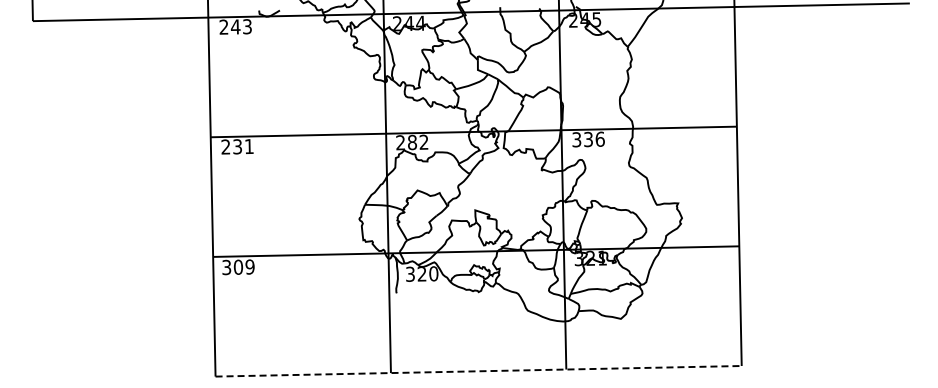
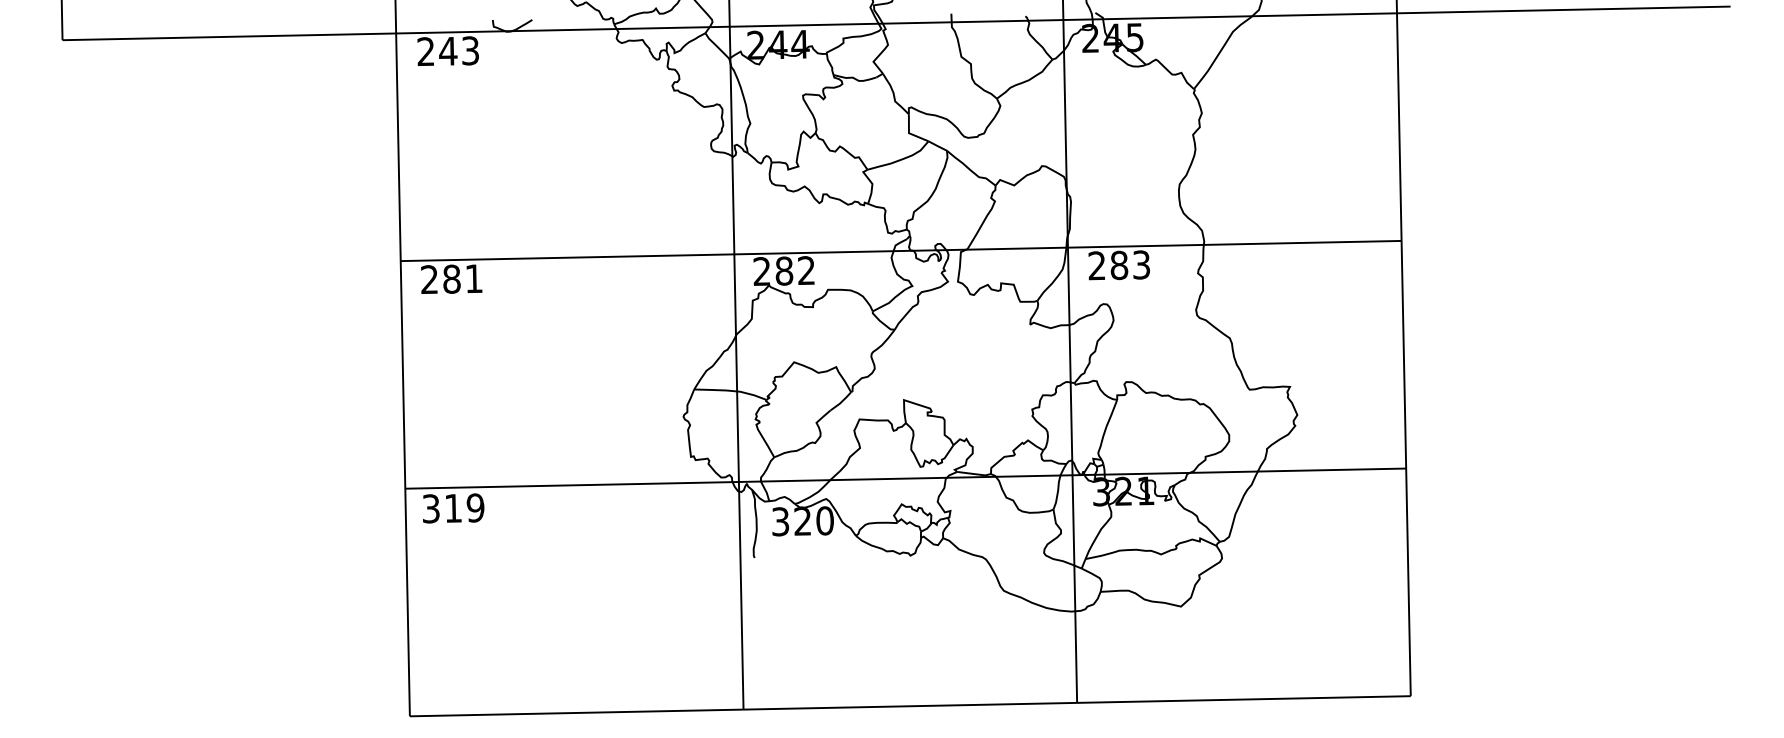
text: (588, 139) -> (1119, 265), 336 -> 283
text: (237, 146) -> (451, 278), 231 -> 281
text: (238, 266) -> (453, 506), 309 -> 319
line: (479, 371) -> (911, 706), dashed -> solid

